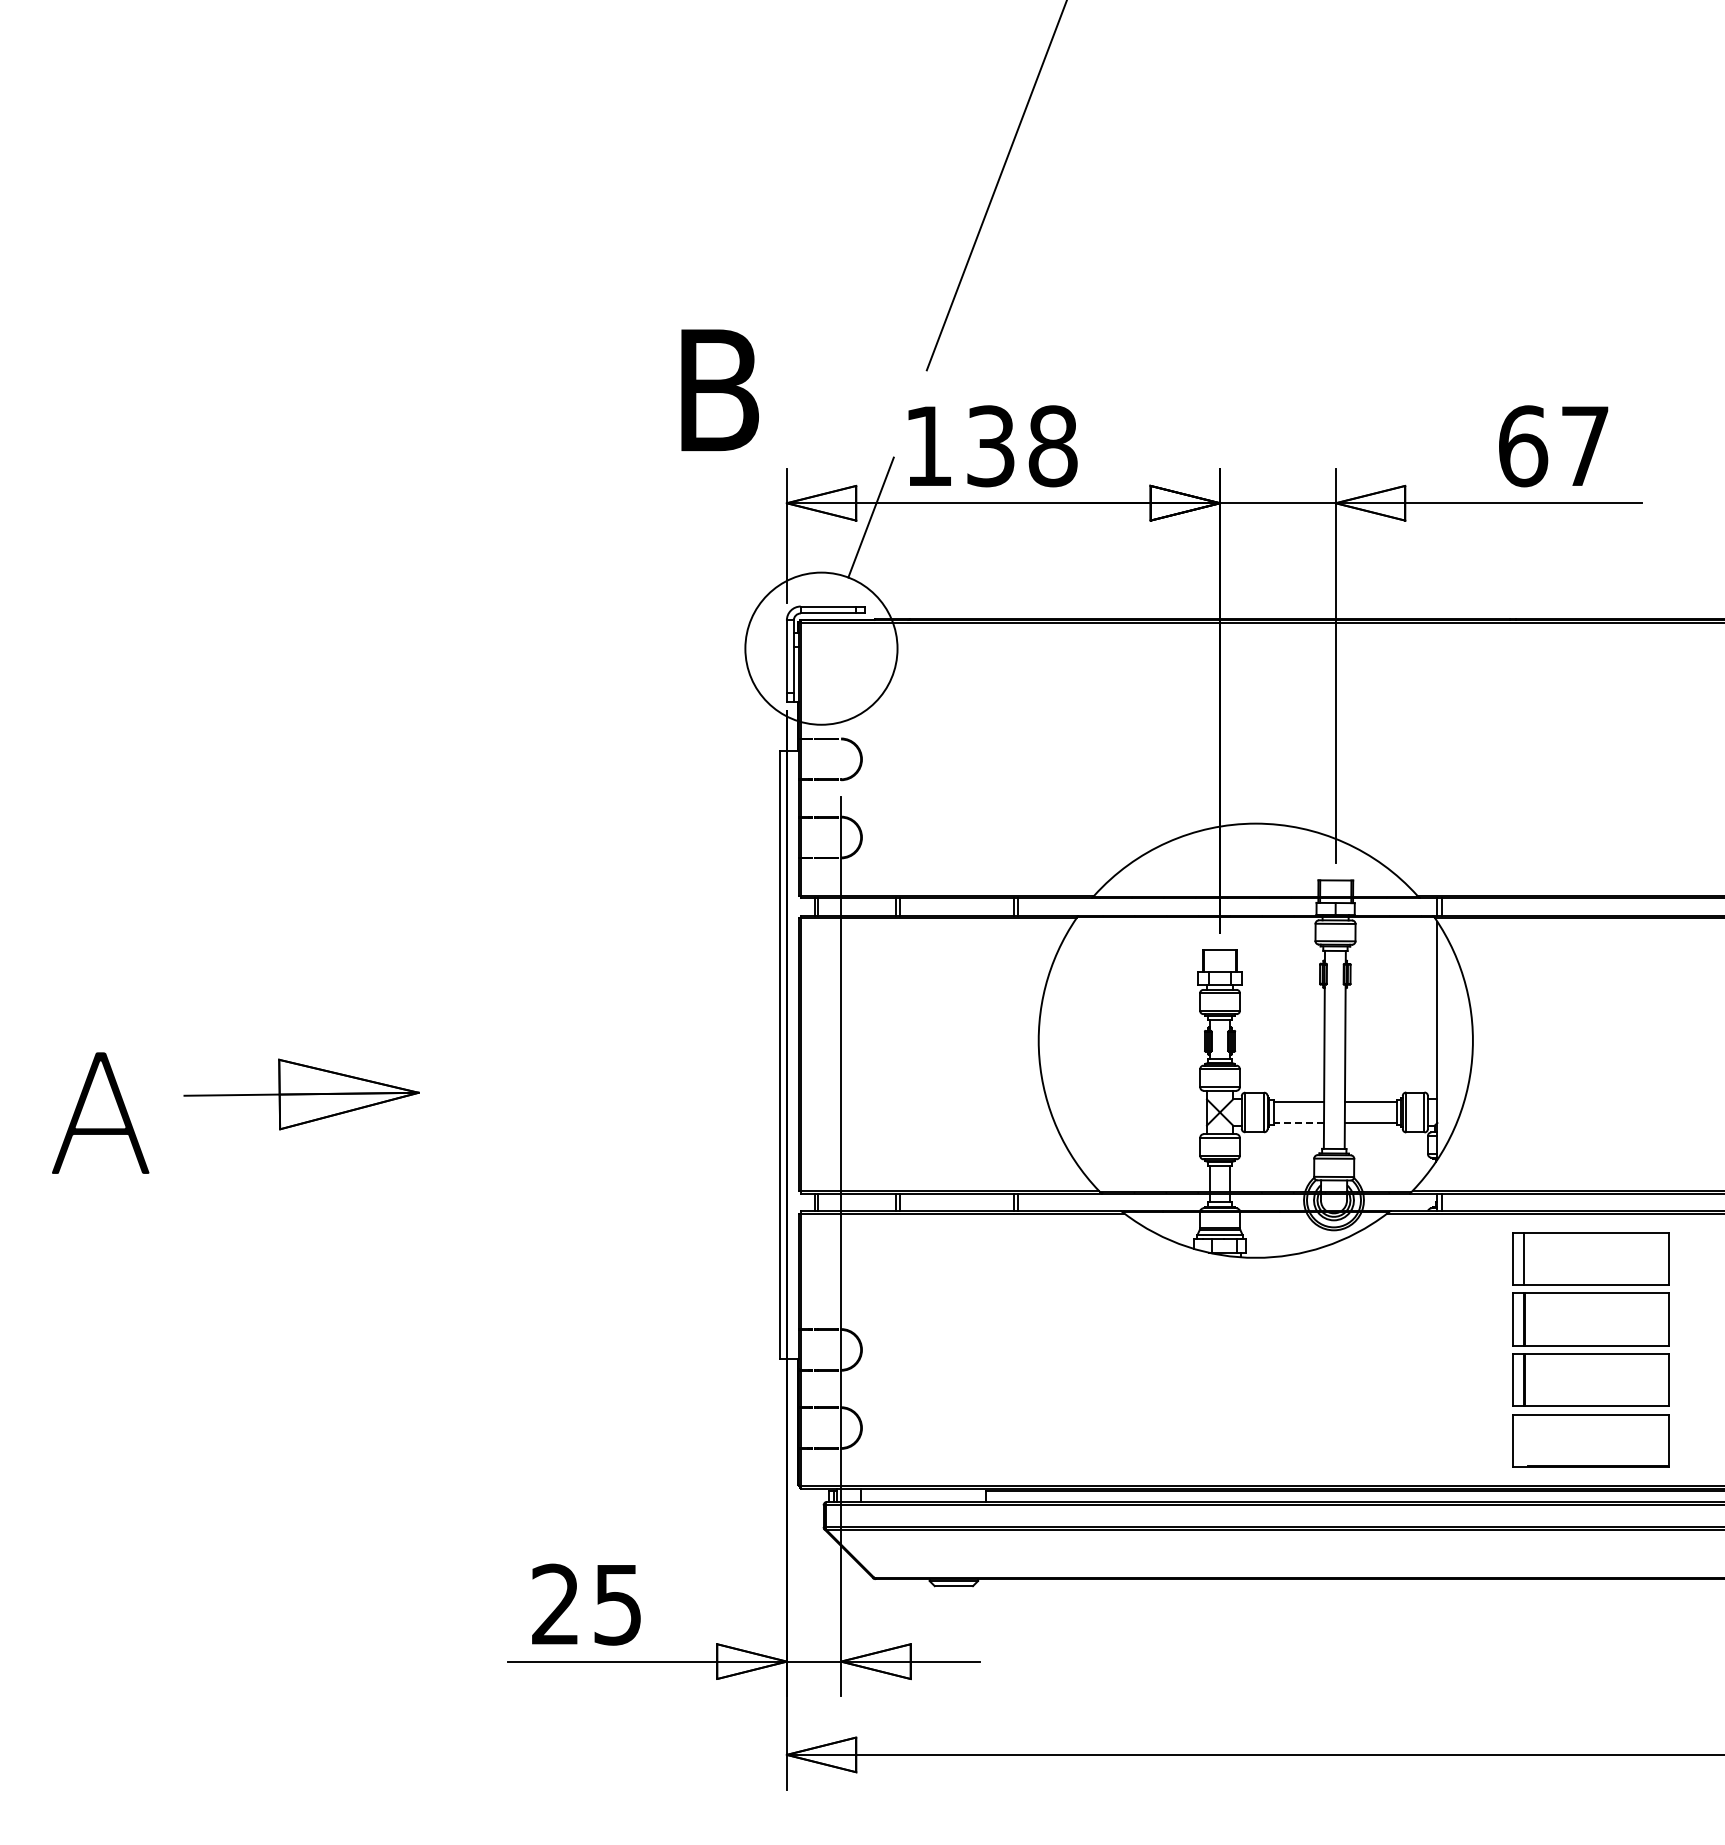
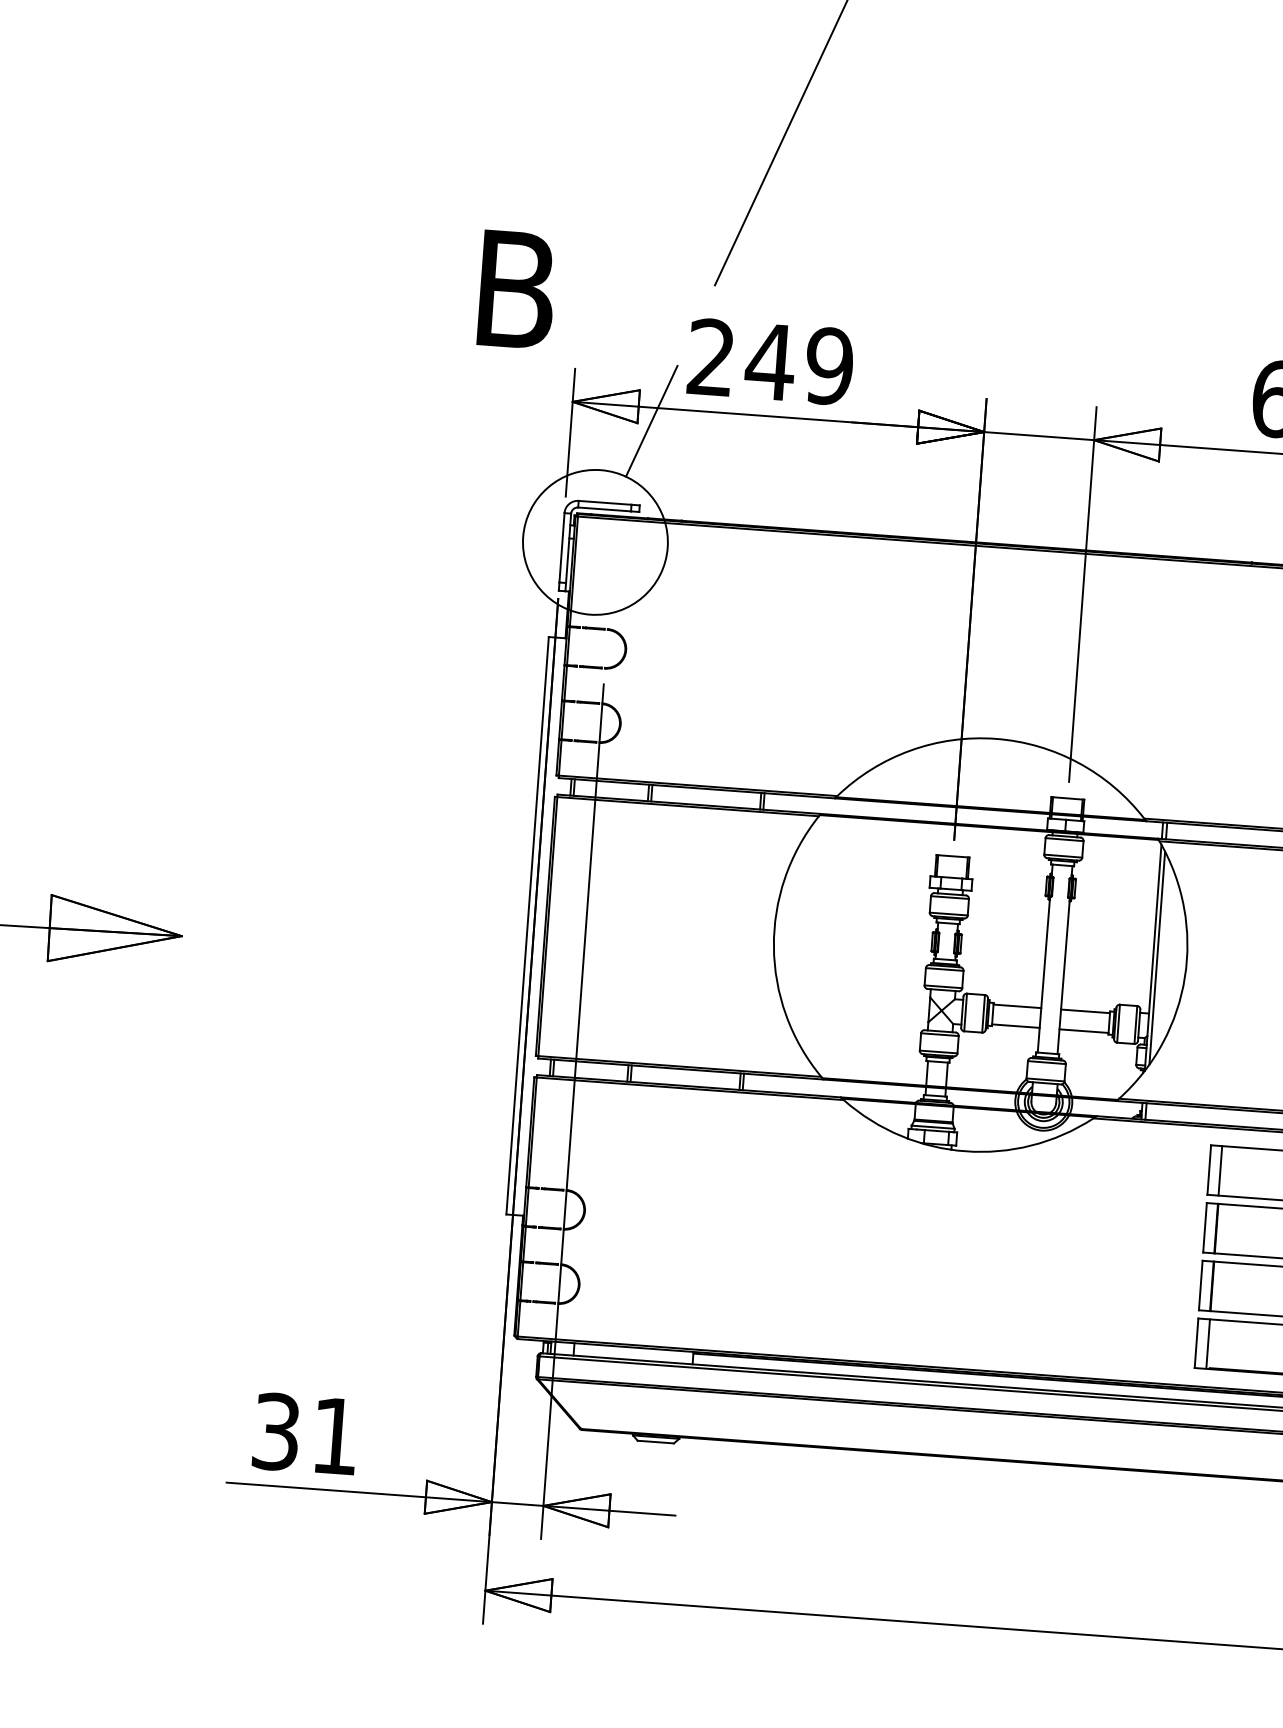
text: (991, 446) -> (771, 362), 138 -> 249
line: (1441, 1040) -> (1157, 957), added
line: (1298, 1122) -> (1015, 1025), dashed -> solid
line: (1524, 1440) -> (1207, 1343), added
text: (586, 1604) -> (305, 1433), 25 -> 31

